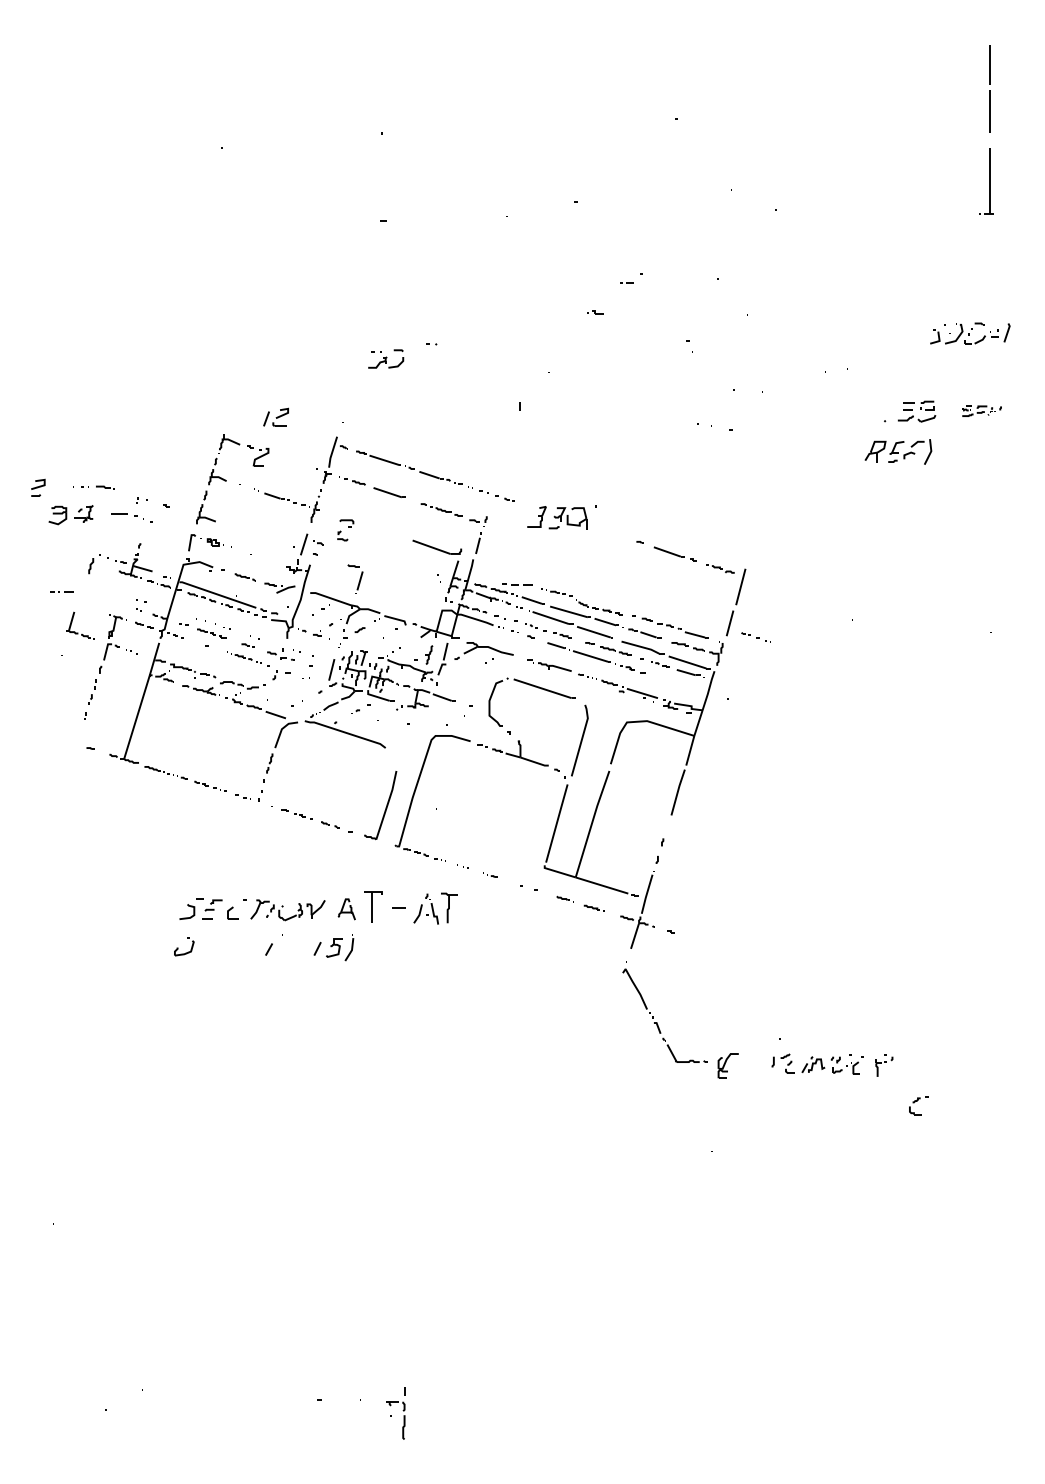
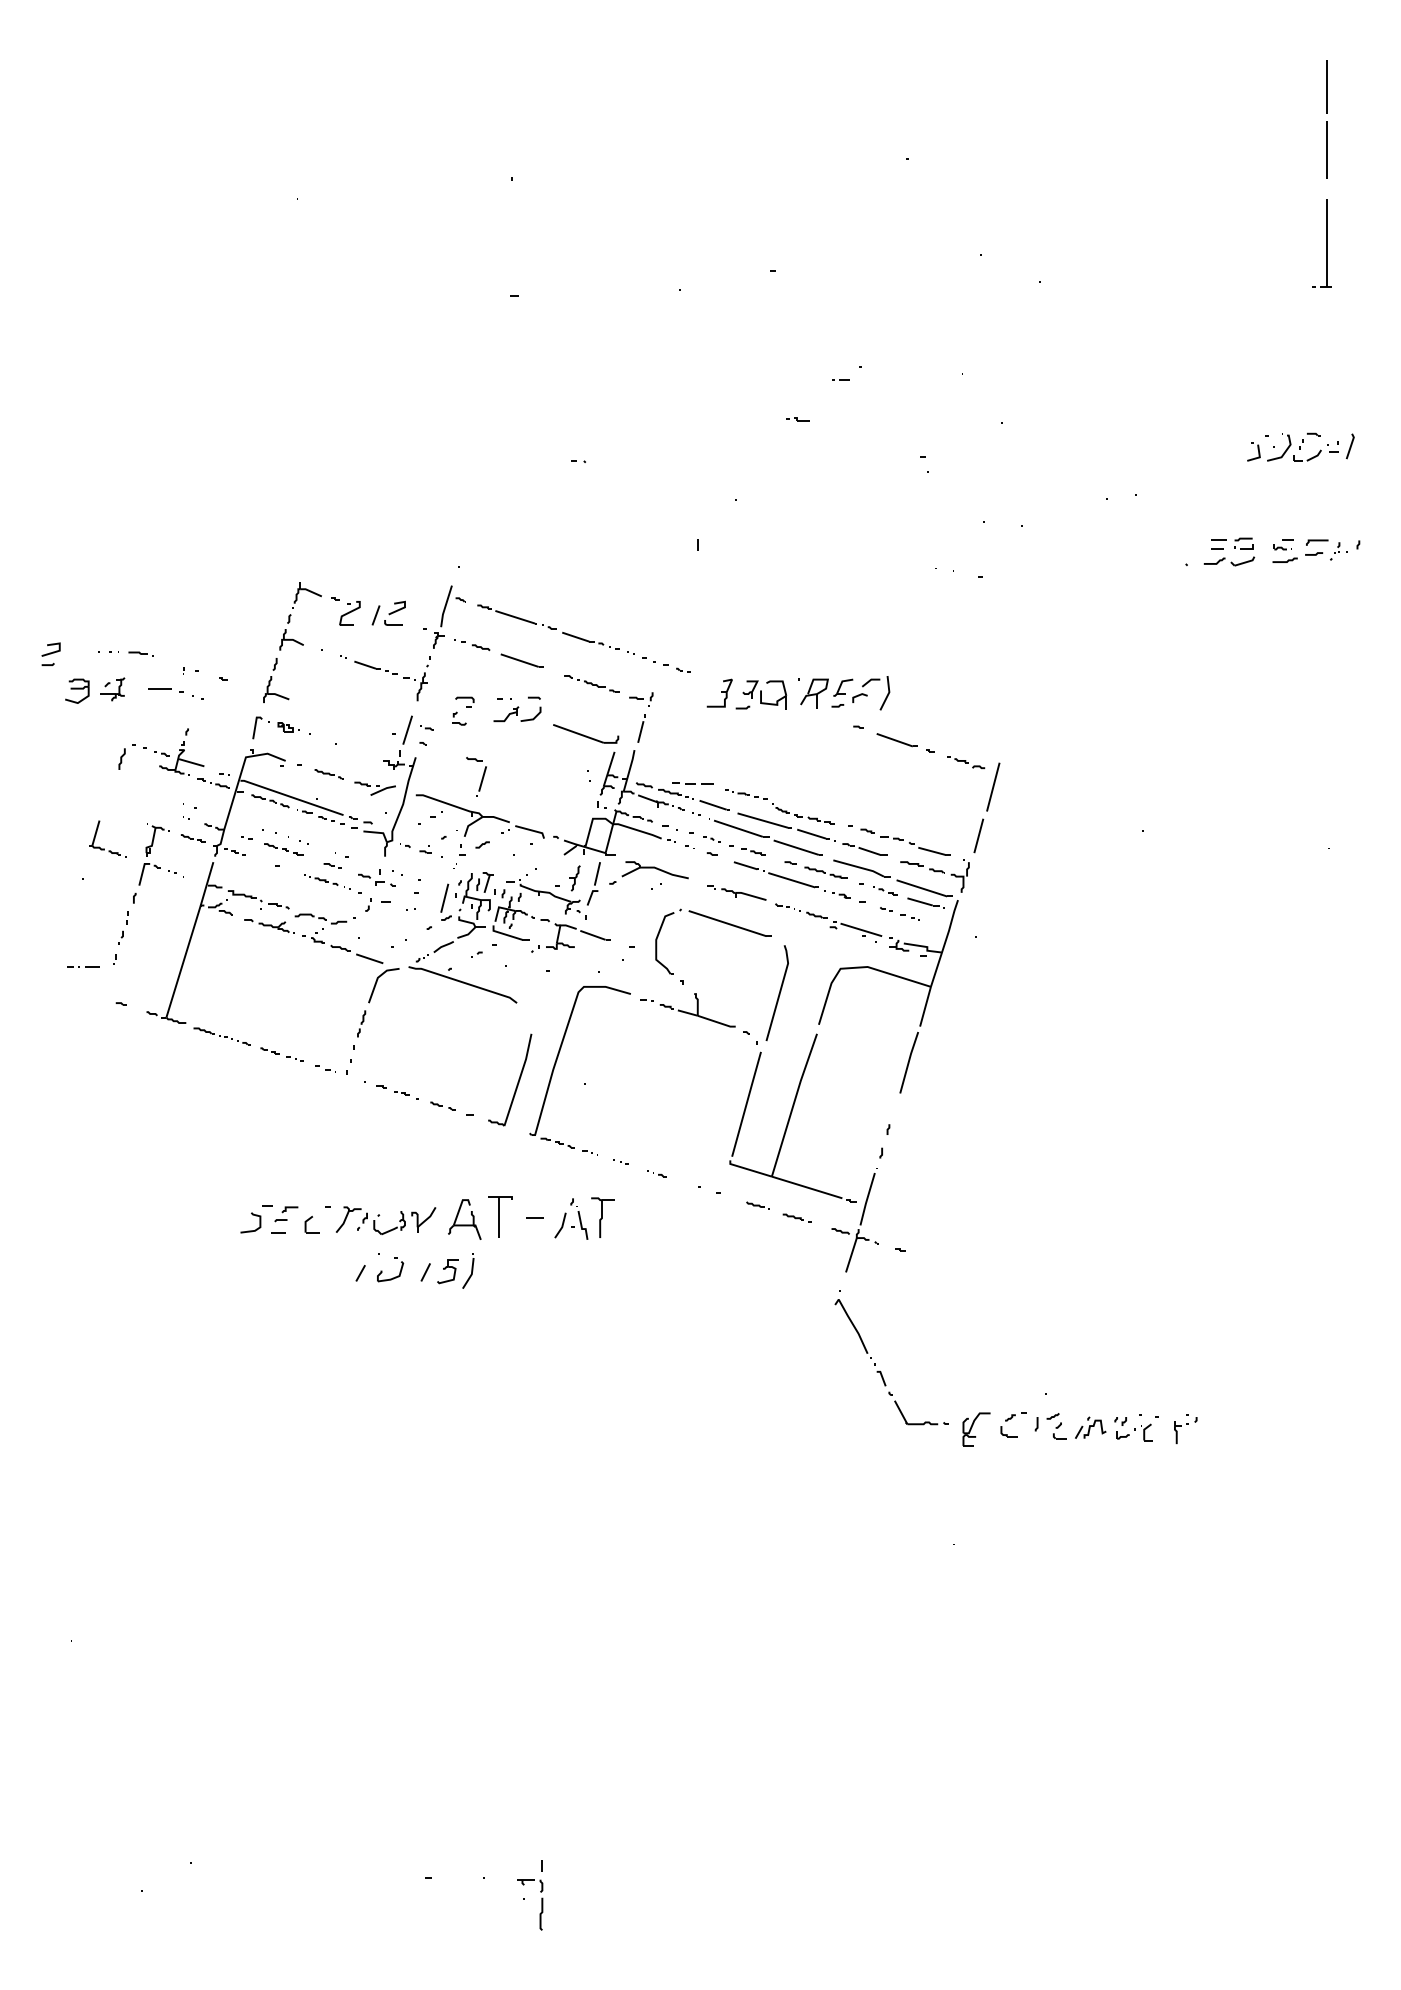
part: (386, 358) -> (518, 708), moved
part: (981, 411) -> (1316, 551), size x1.67
part: (275, 416) -> (388, 612), moved
part: (898, 451) -> (845, 692), moved
line: (59, 591) -> (79, 966), moved
part: (755, 637) -> (898, 913), moved
part: (346, 909) -> (464, 1219), size x1.43
part: (178, 947) -> (382, 1270), moved
part: (918, 1105) -> (1012, 1424), moved

